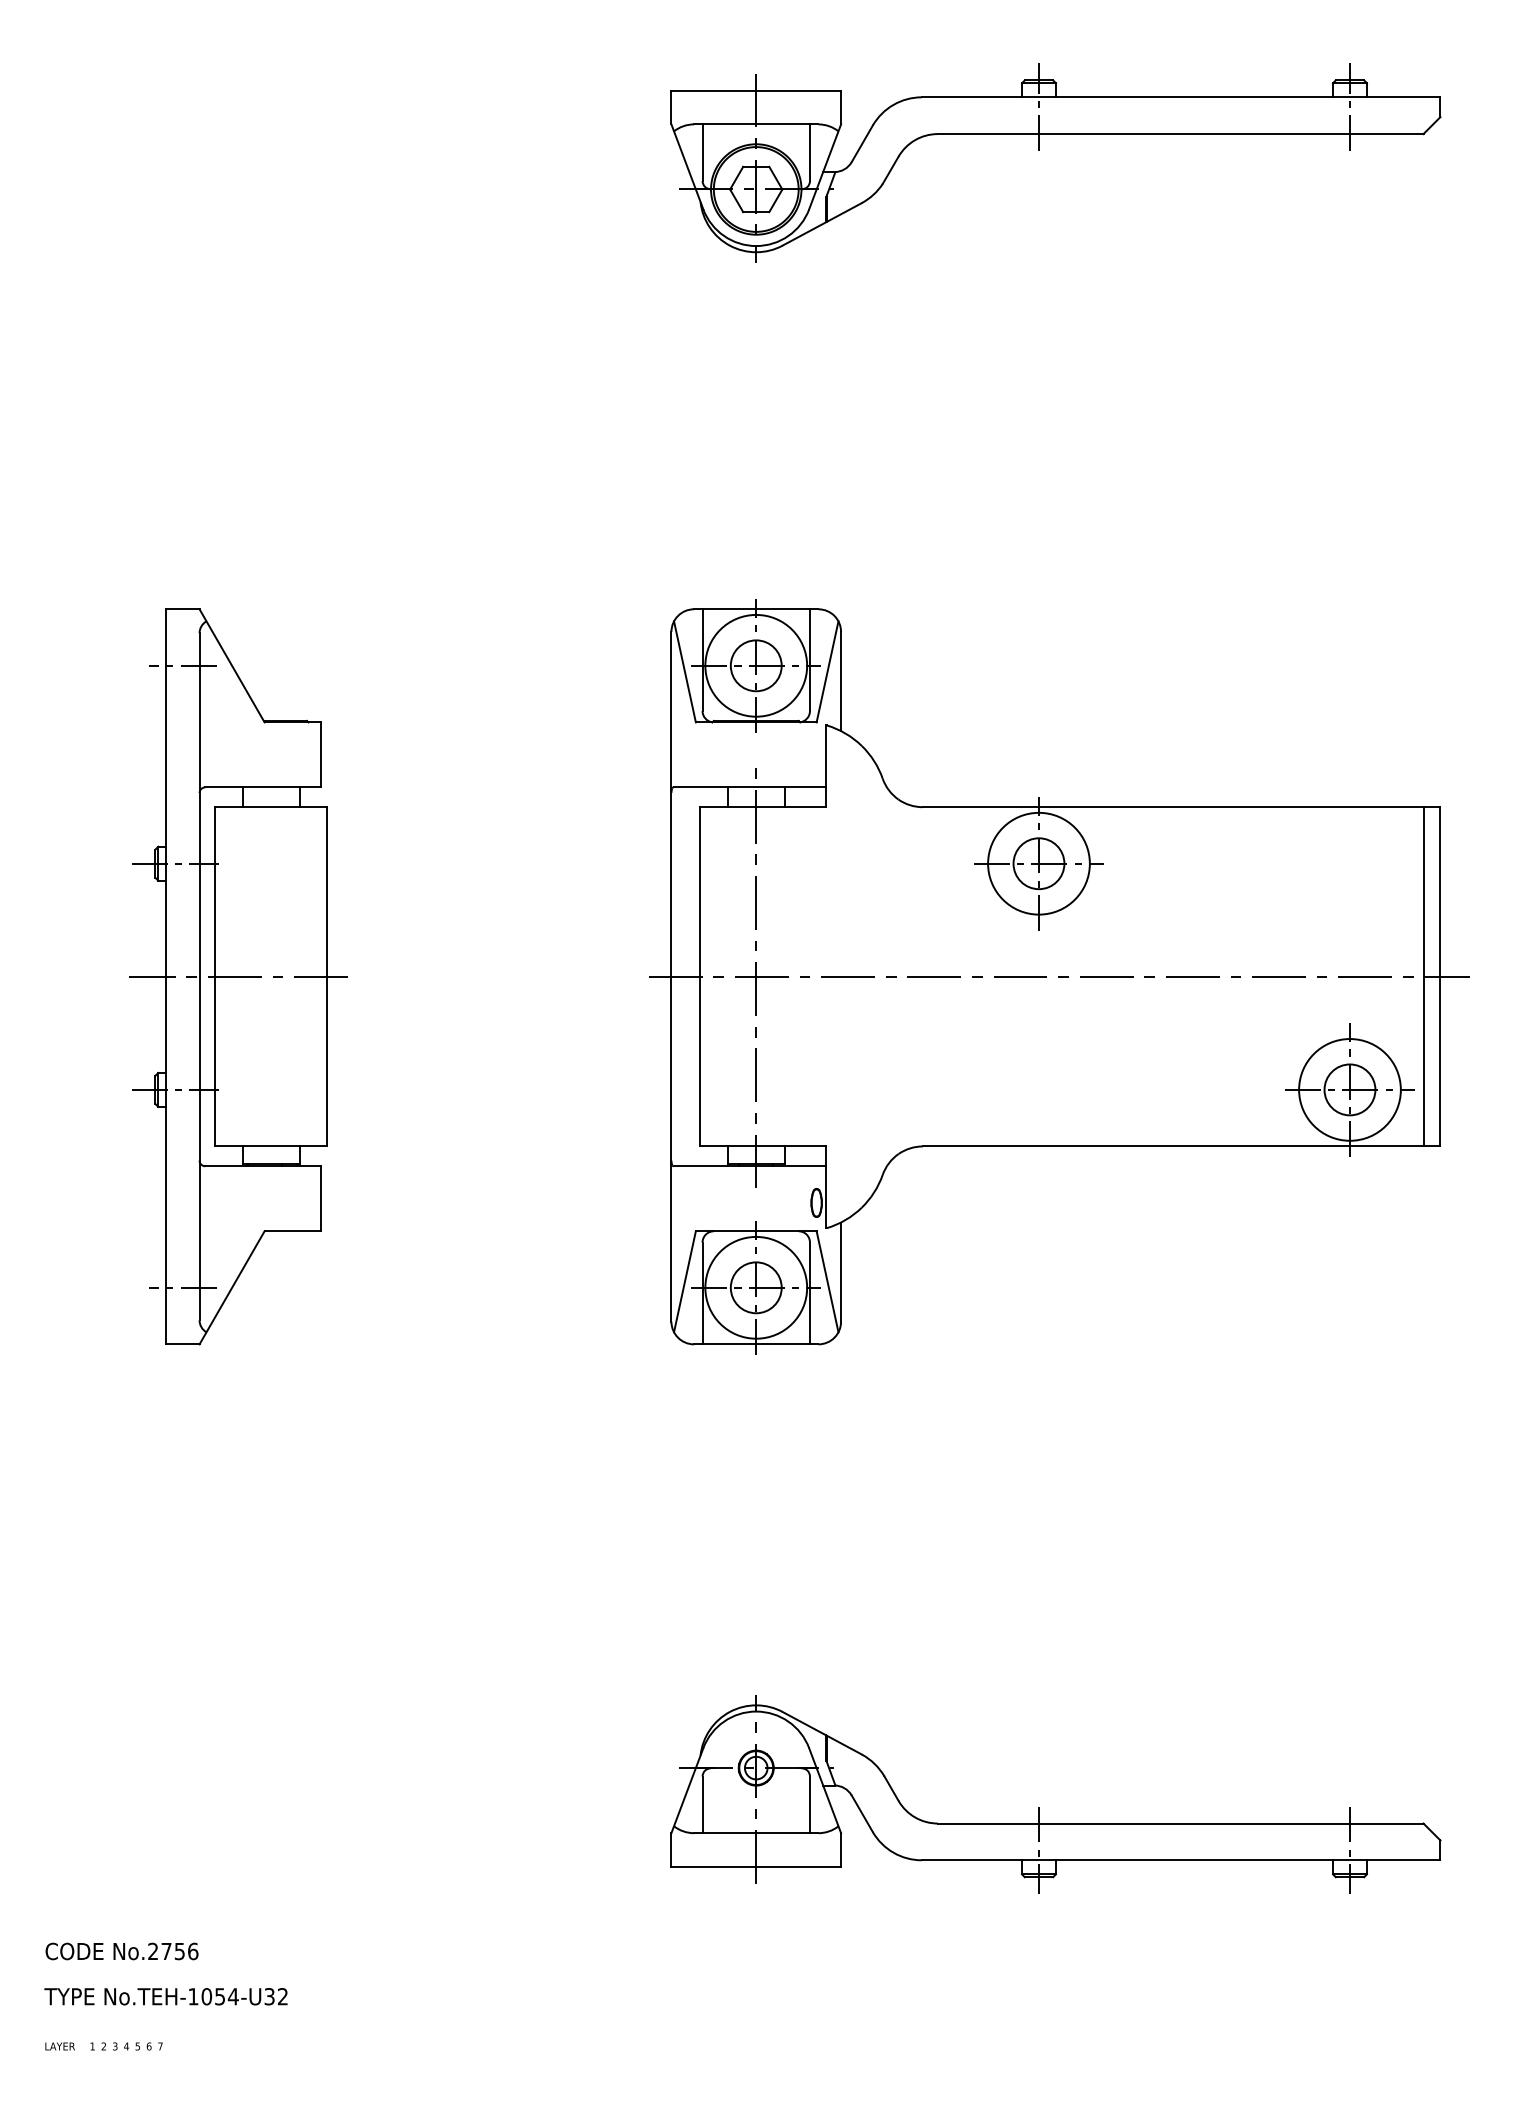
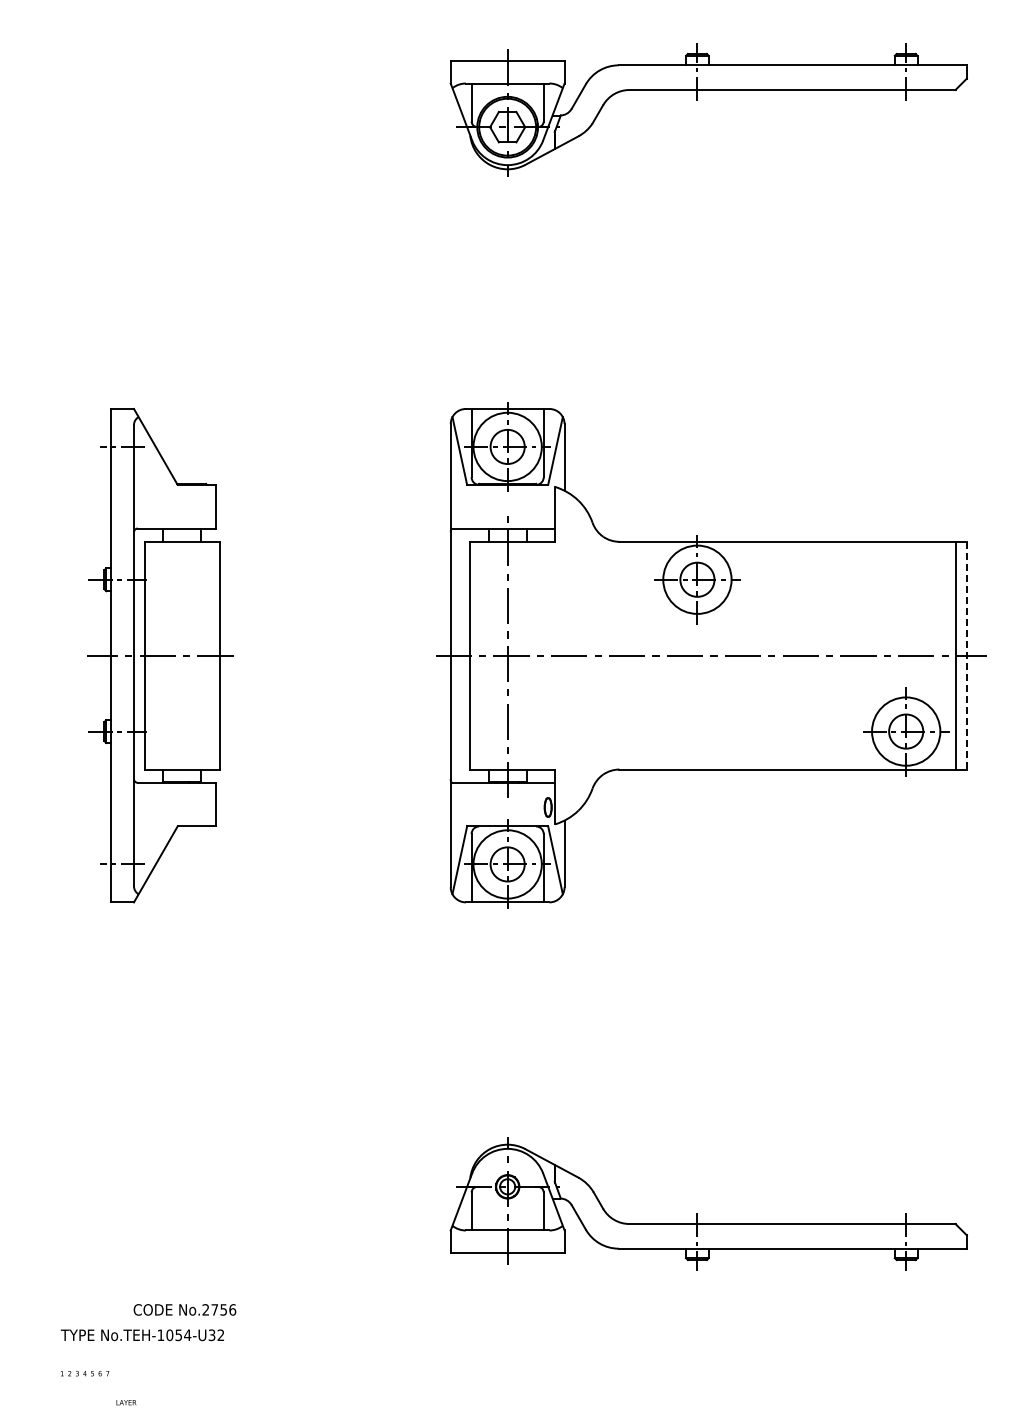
line: (1439, 976) -> (966, 655), solid -> dashed
text: (121, 1950) -> (184, 1309), moved
text: (164, 1997) -> (141, 1335), moved
text: (60, 2046) -> (126, 1402), moved

